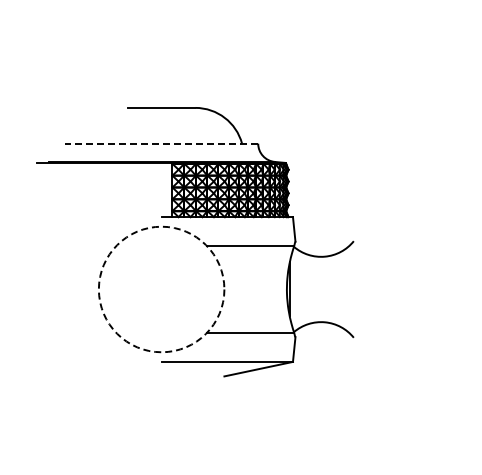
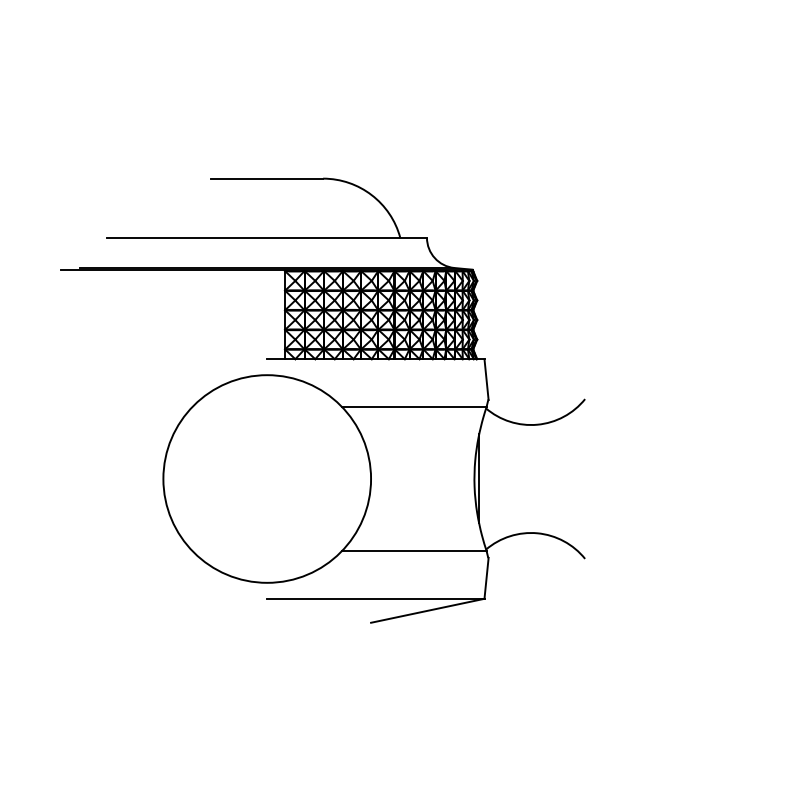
line: (161, 143) -> (266, 237), dashed -> solid
circle: (161, 289) -> (266, 479), dashed -> solid

